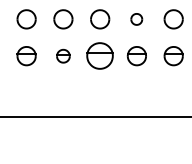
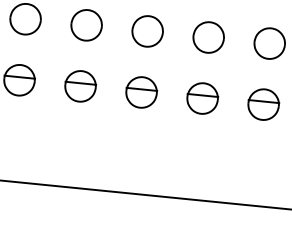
part: (136, 19) -> (207, 37), size x1.67
part: (63, 56) -> (80, 86), size x1.43
part: (100, 56) -> (142, 93), size x0.71

